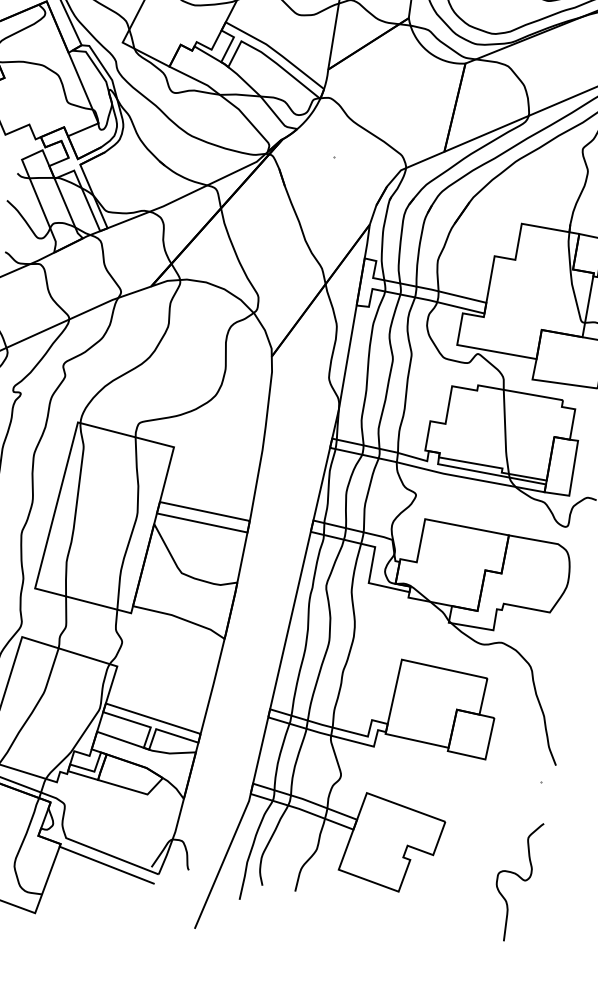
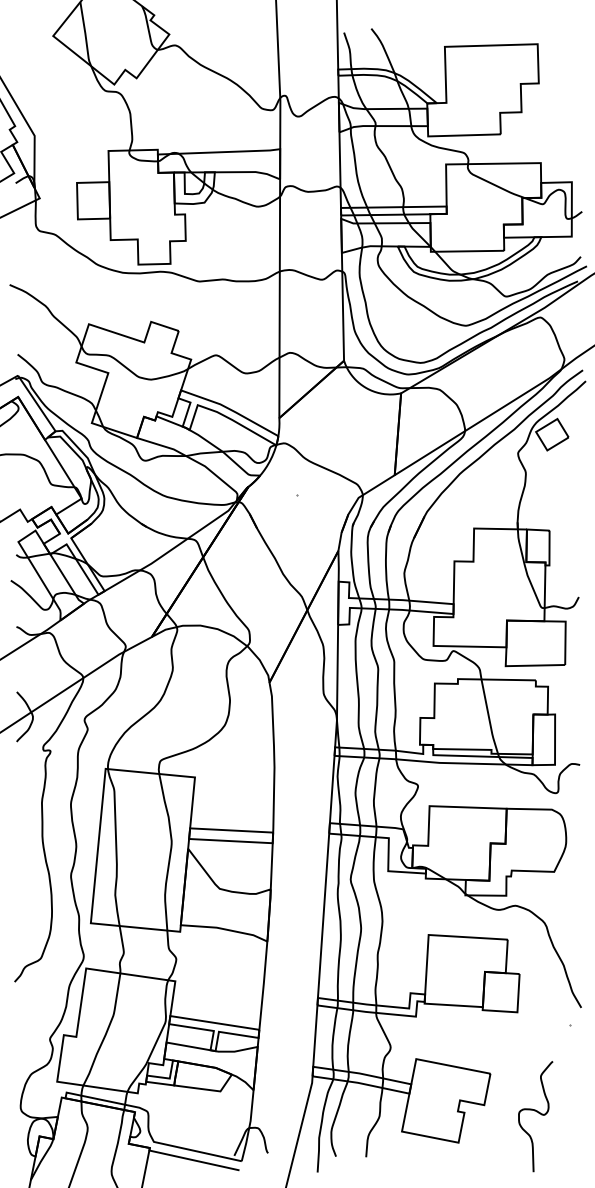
curve: (517, 876) -> (536, 1112), moved

